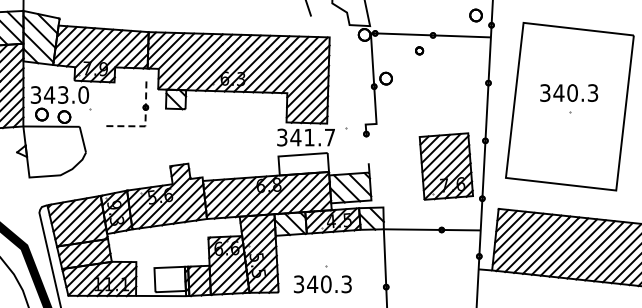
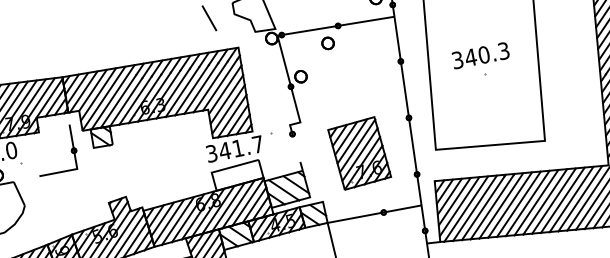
part: (419, 50) -> (327, 43), size x1.67
line: (145, 123) -> (76, 166), dashed -> solid
part: (445, 166) -> (358, 153), moved

